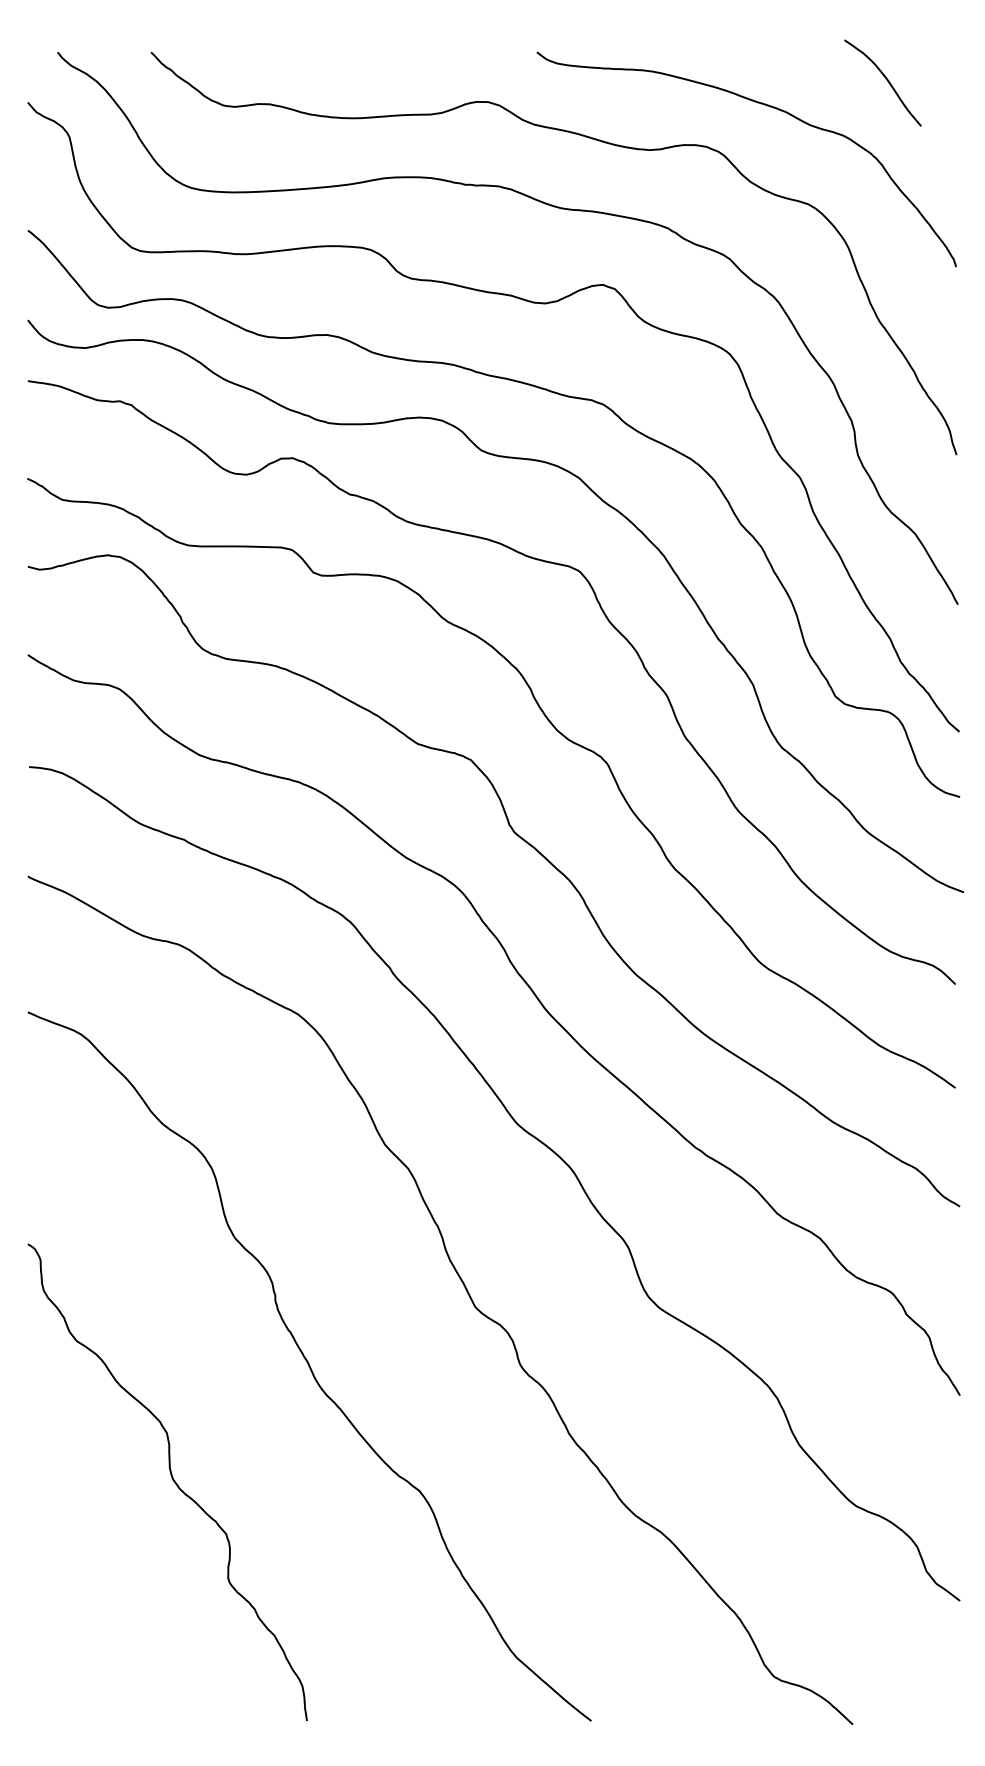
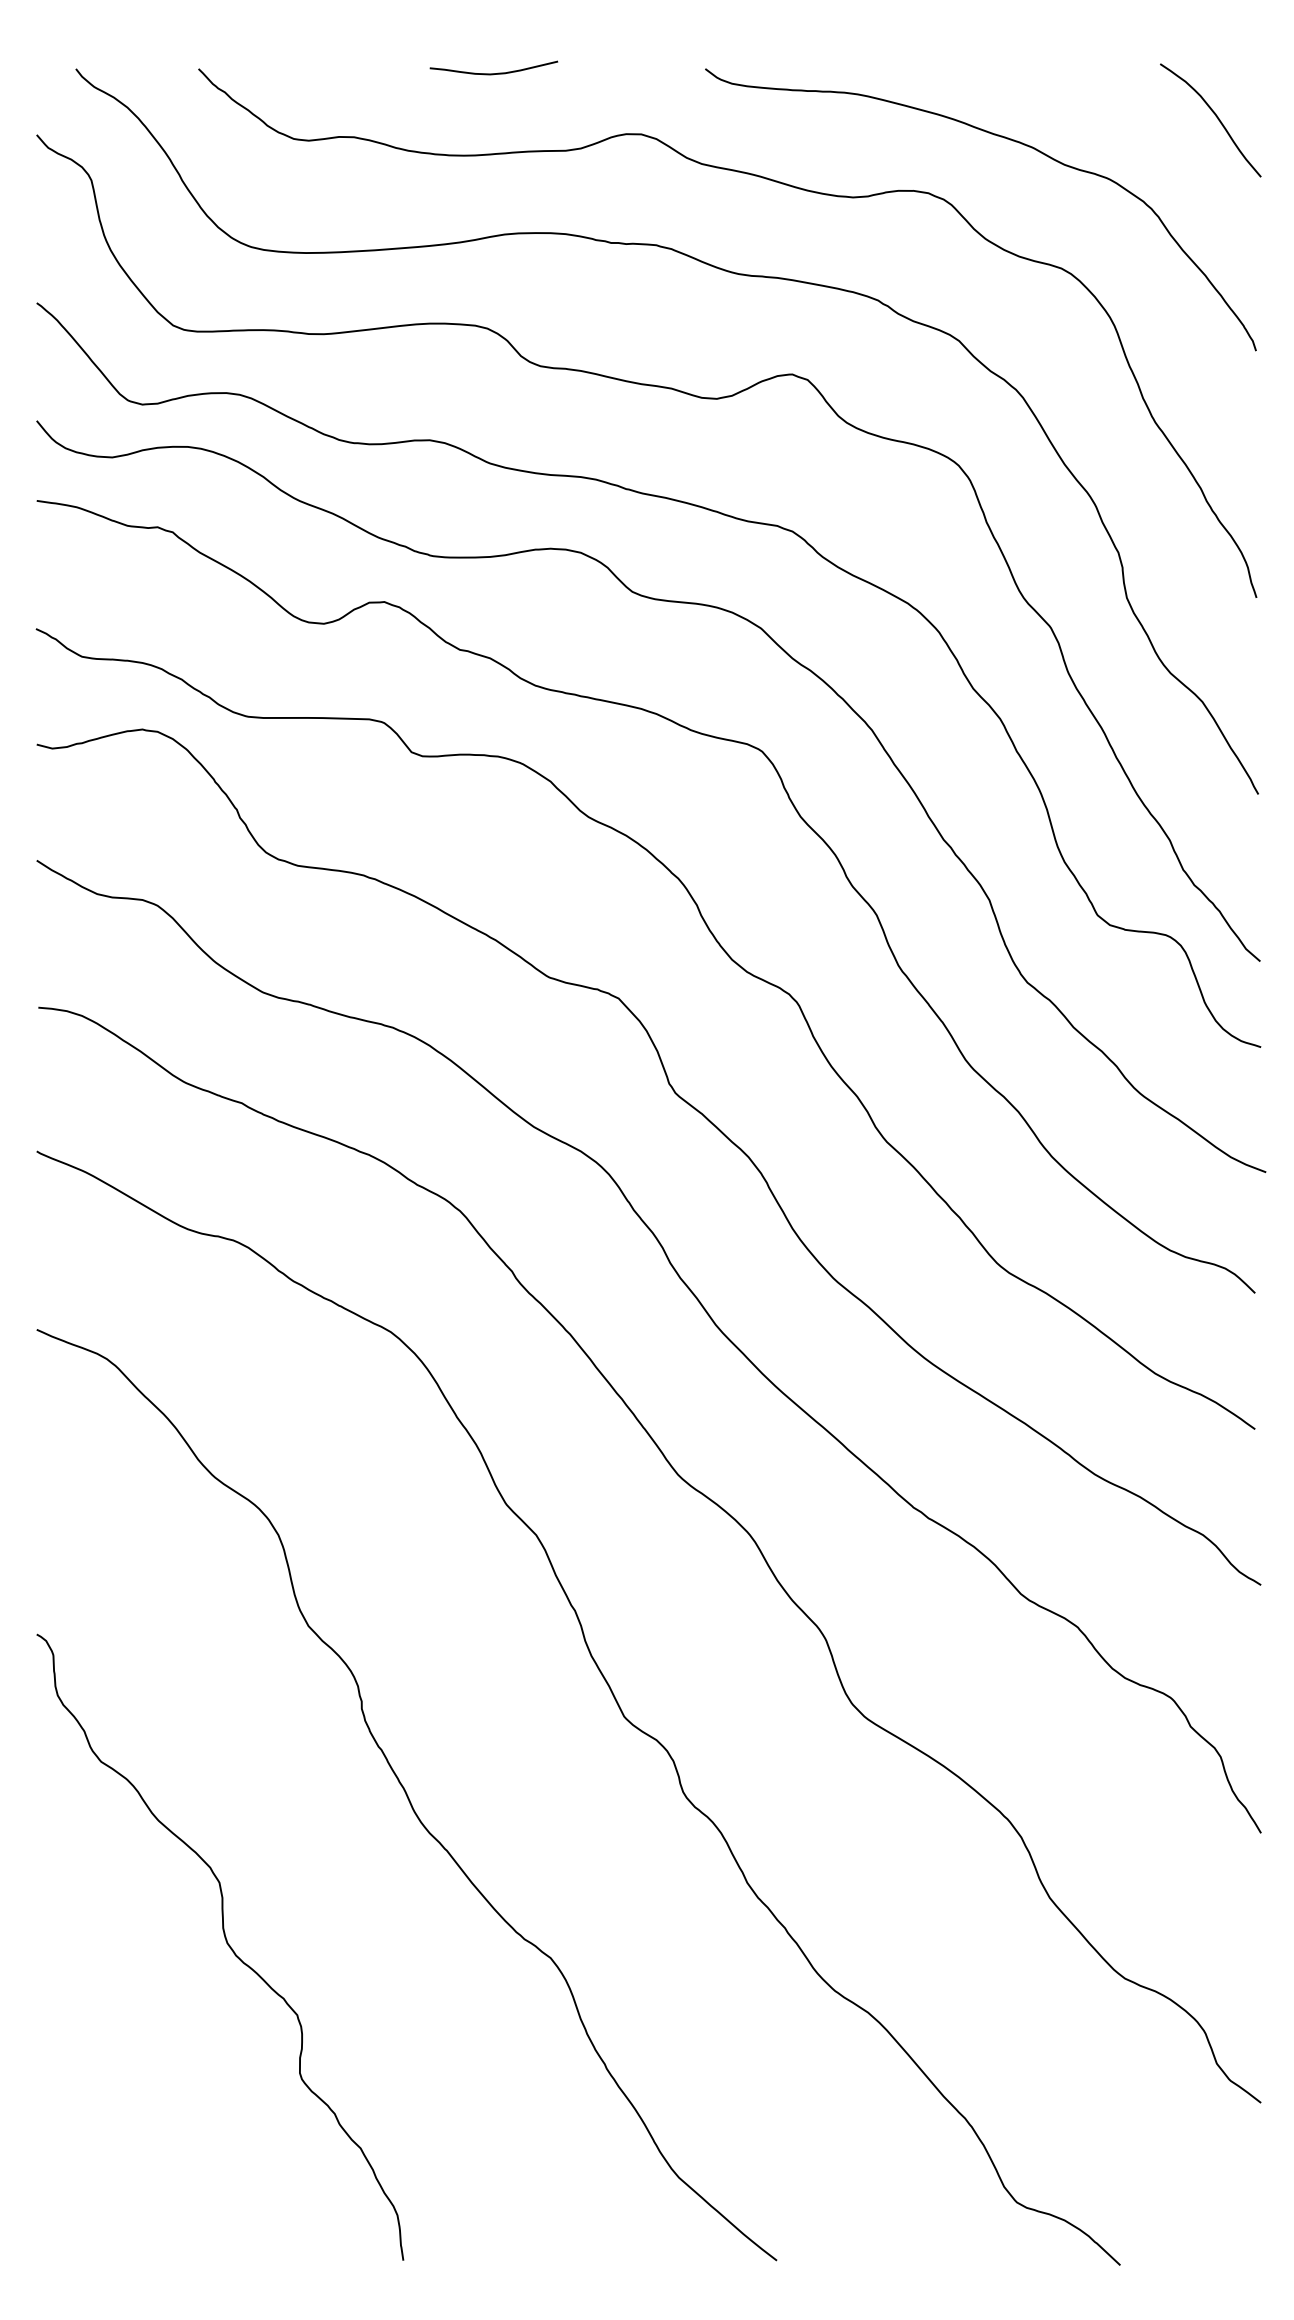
curve: (375, 55) -> (493, 73), added
curve: (886, 80) -> (1215, 116), moved

